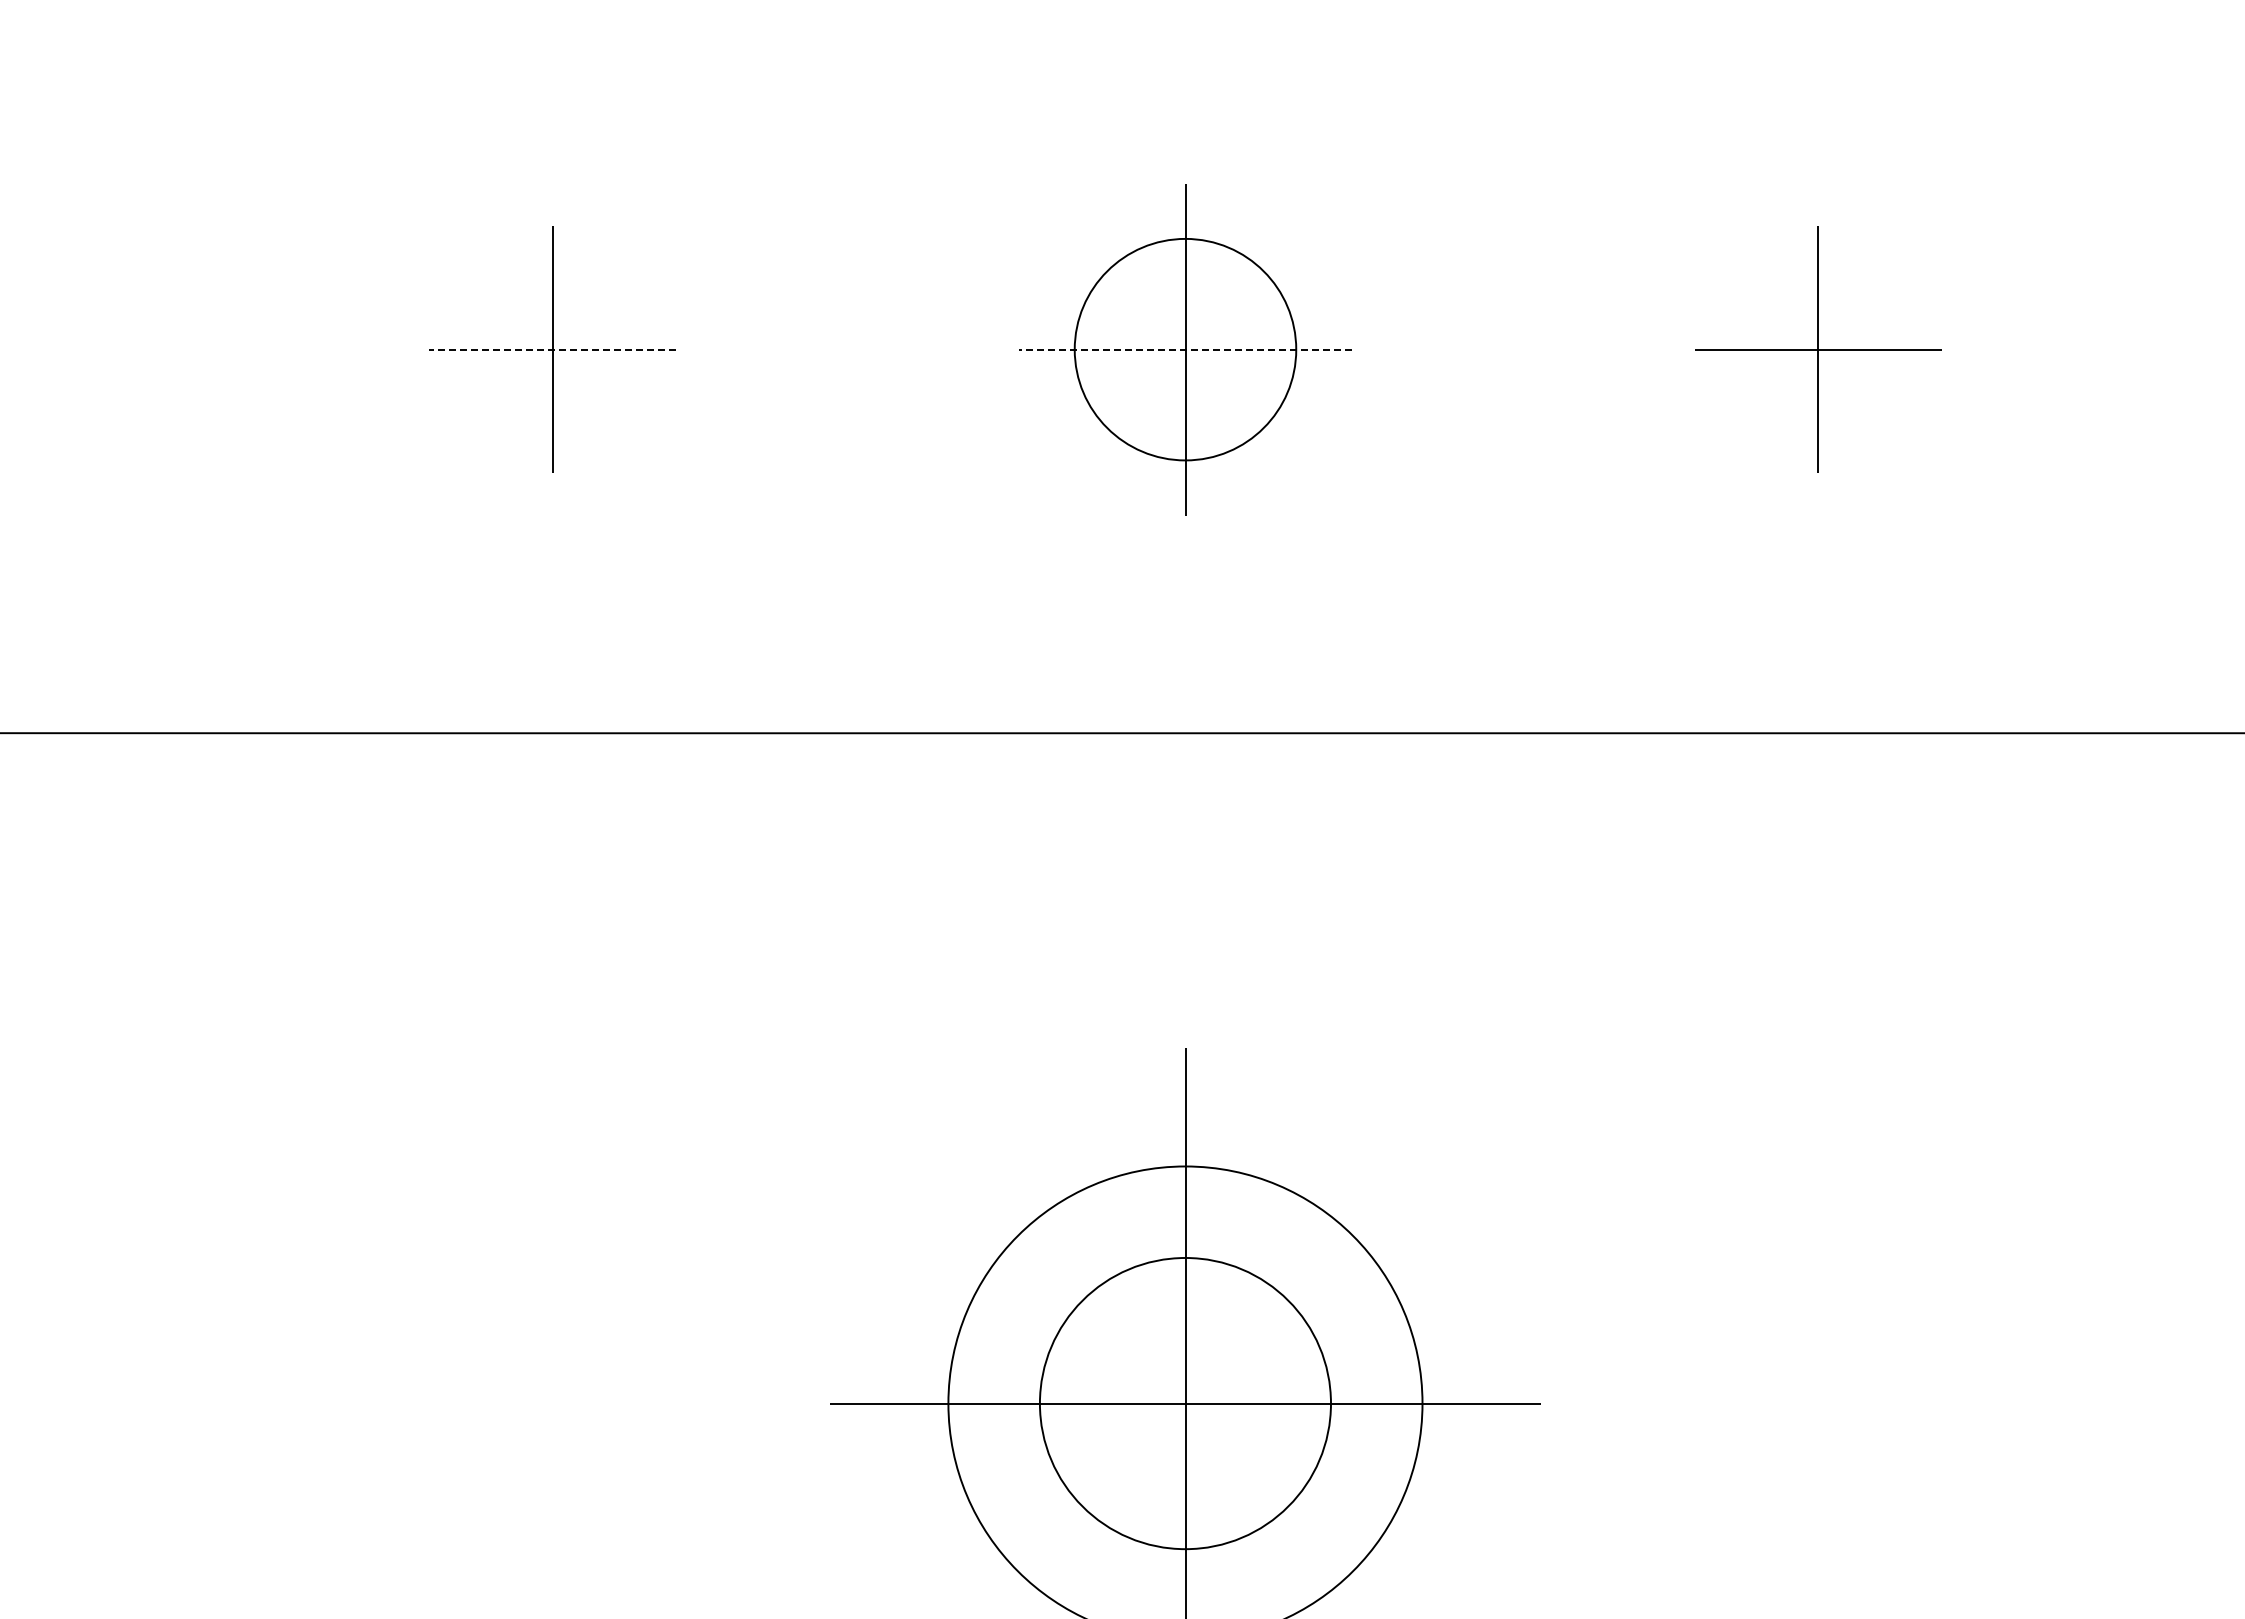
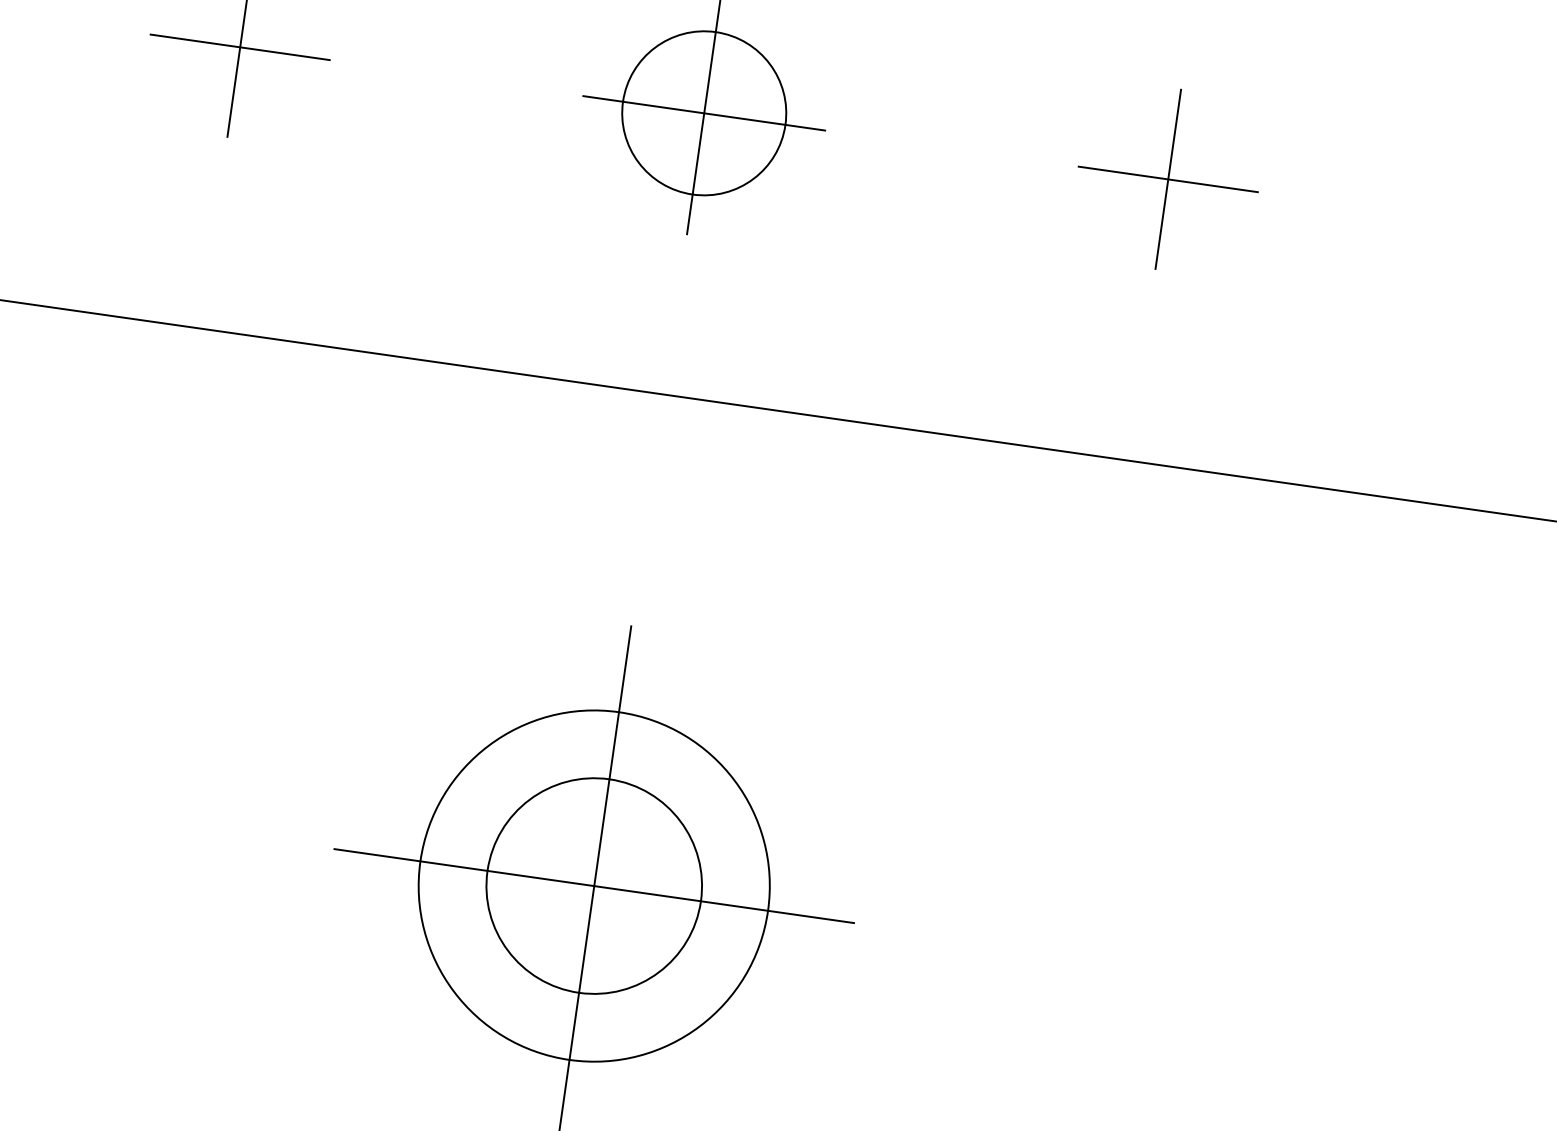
line: (552, 349) -> (240, 47), dashed -> solid
line: (1185, 349) -> (704, 113), dashed -> solid

